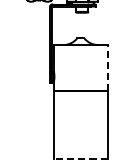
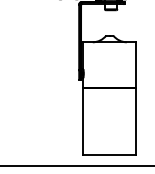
line: (107, 68) -> (136, 65), dashed -> solid
line: (80, 159) -> (109, 155), dashed -> solid

